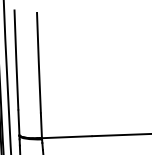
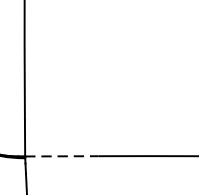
line: (66, 137) -> (61, 156), solid -> dashed

